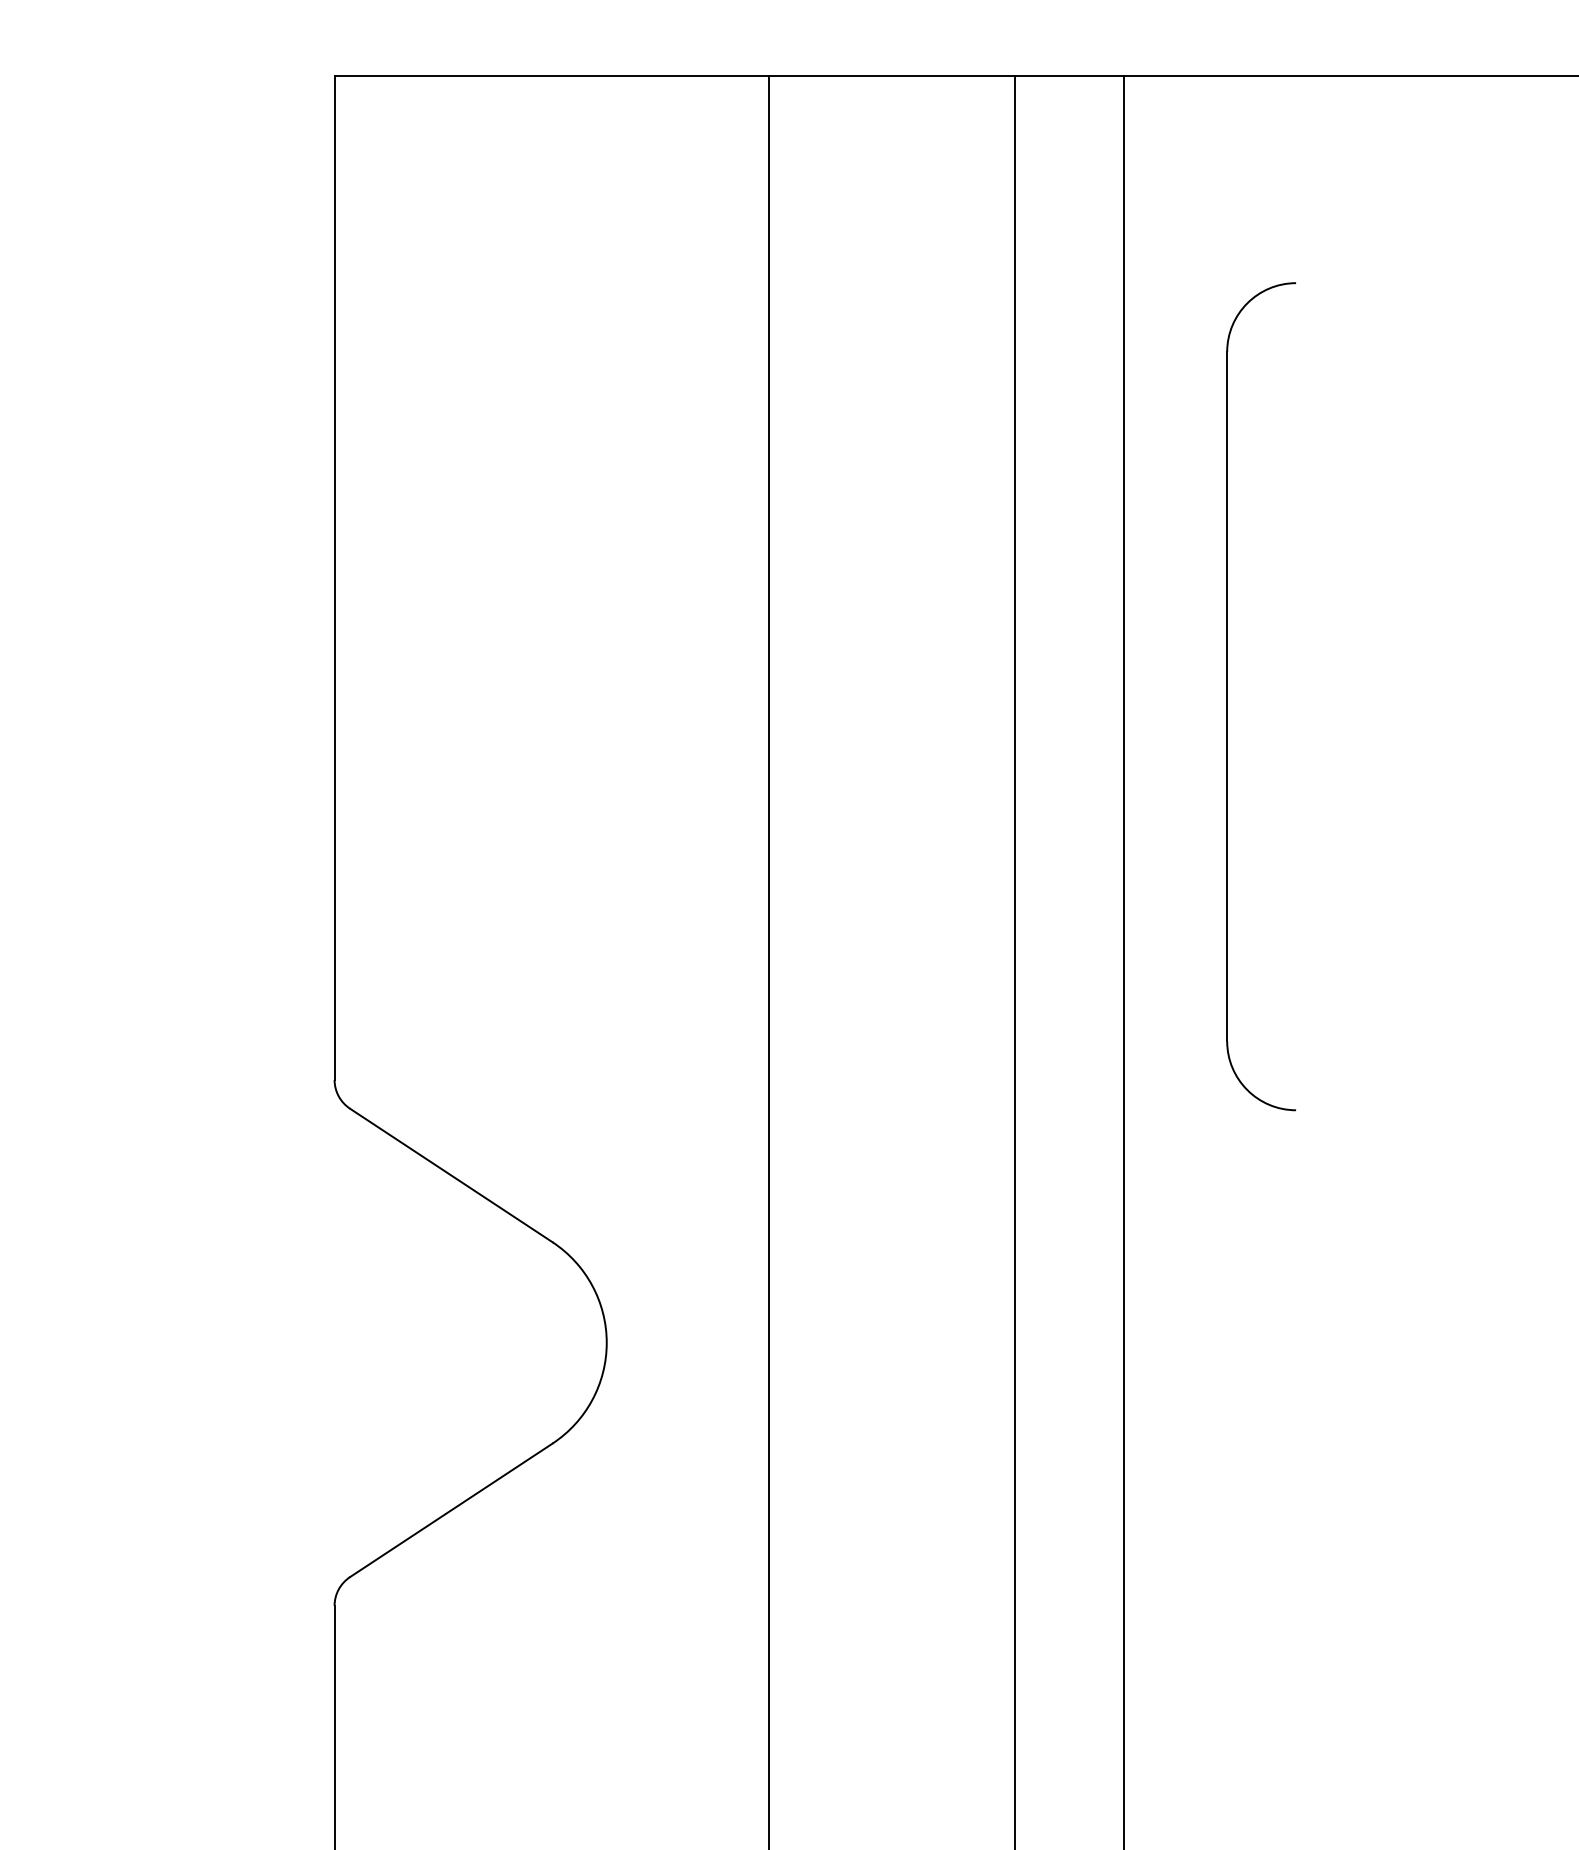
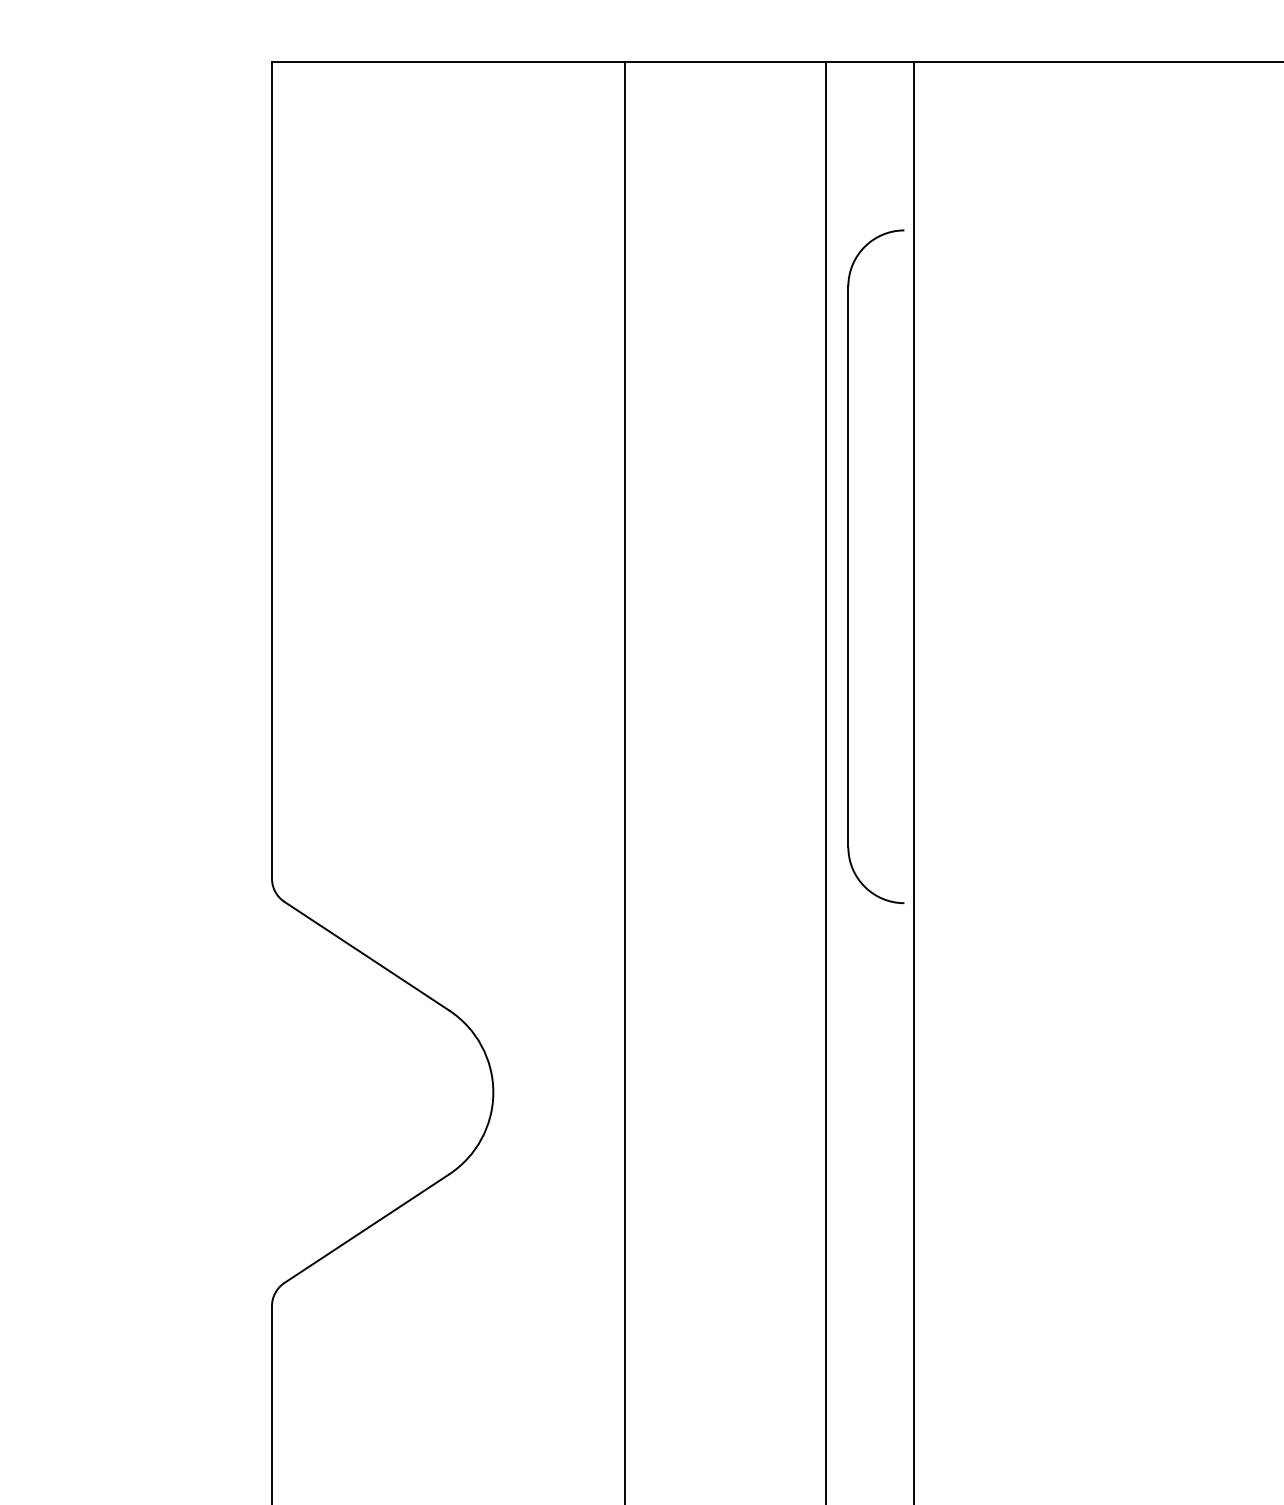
part: (1227, 696) -> (848, 566), moved

